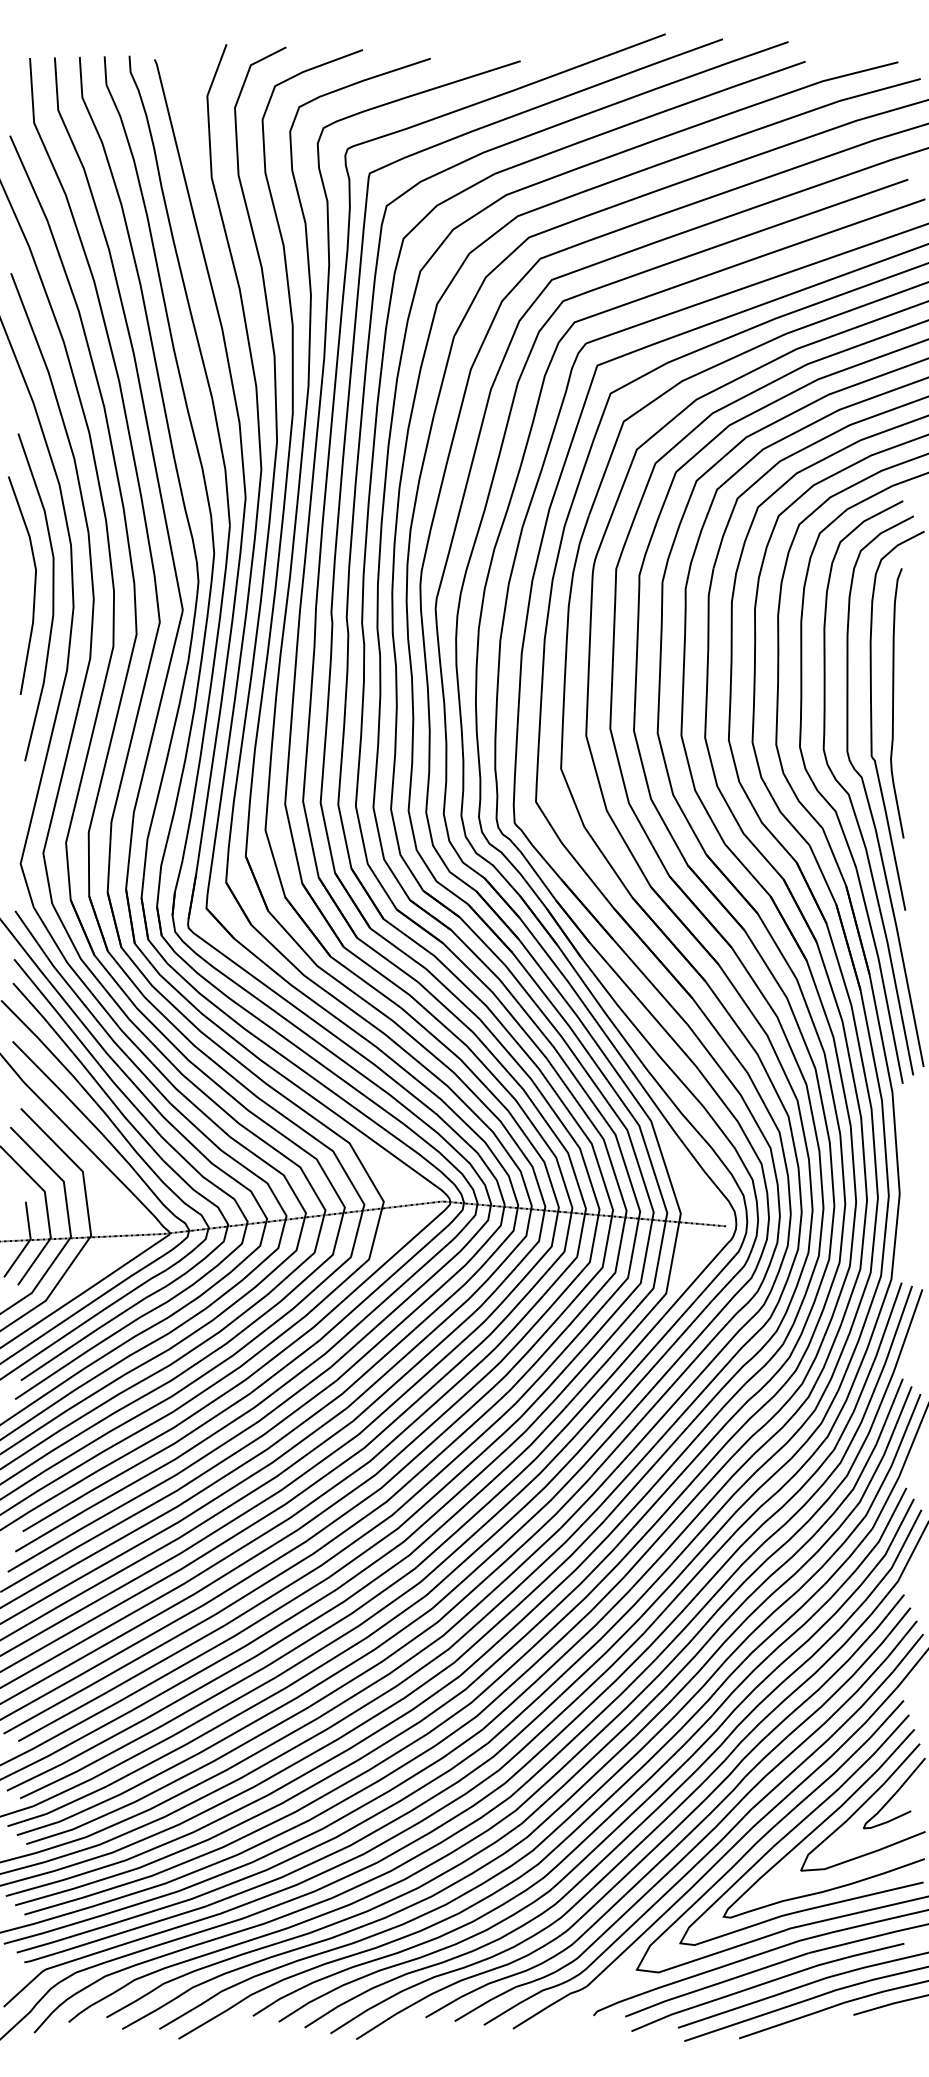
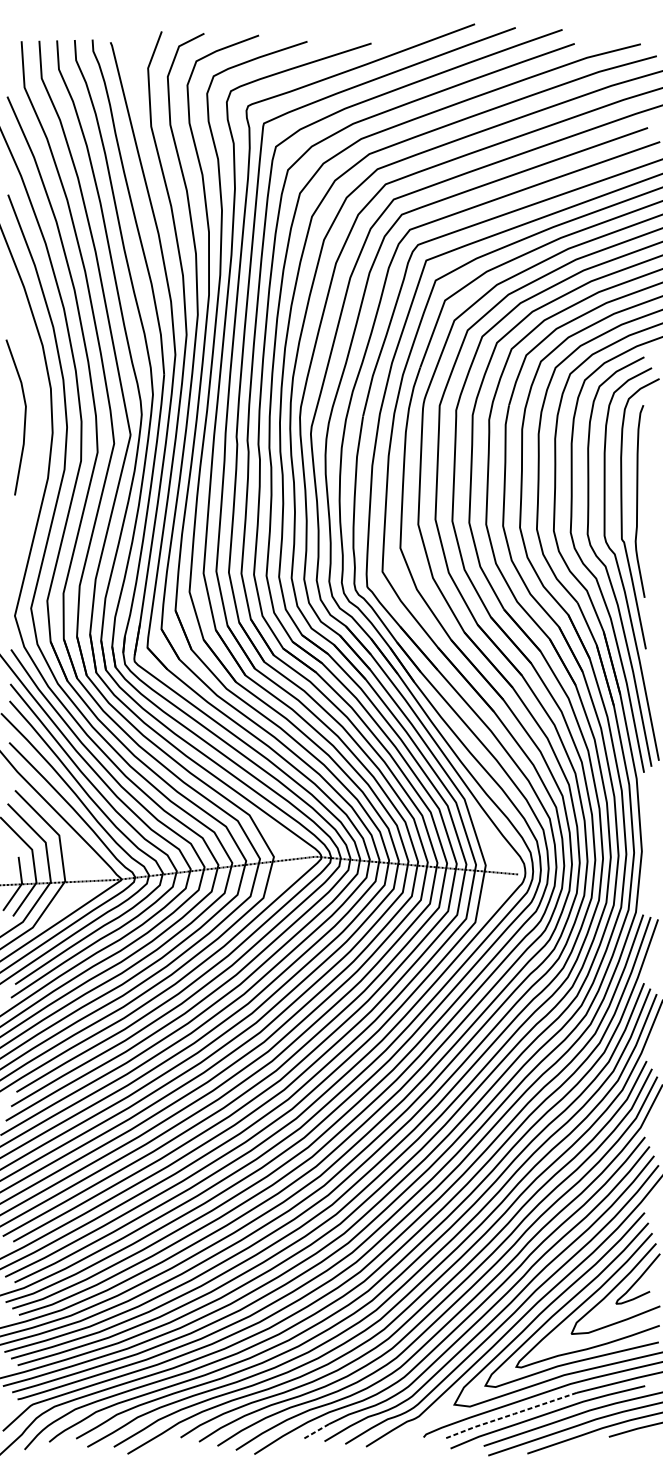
curve: (52, 597) -> (37, 425), removed
line: (716, 1984) -> (511, 1415), solid -> dashed
line: (443, 2007) -> (316, 1431), solid -> dashed

